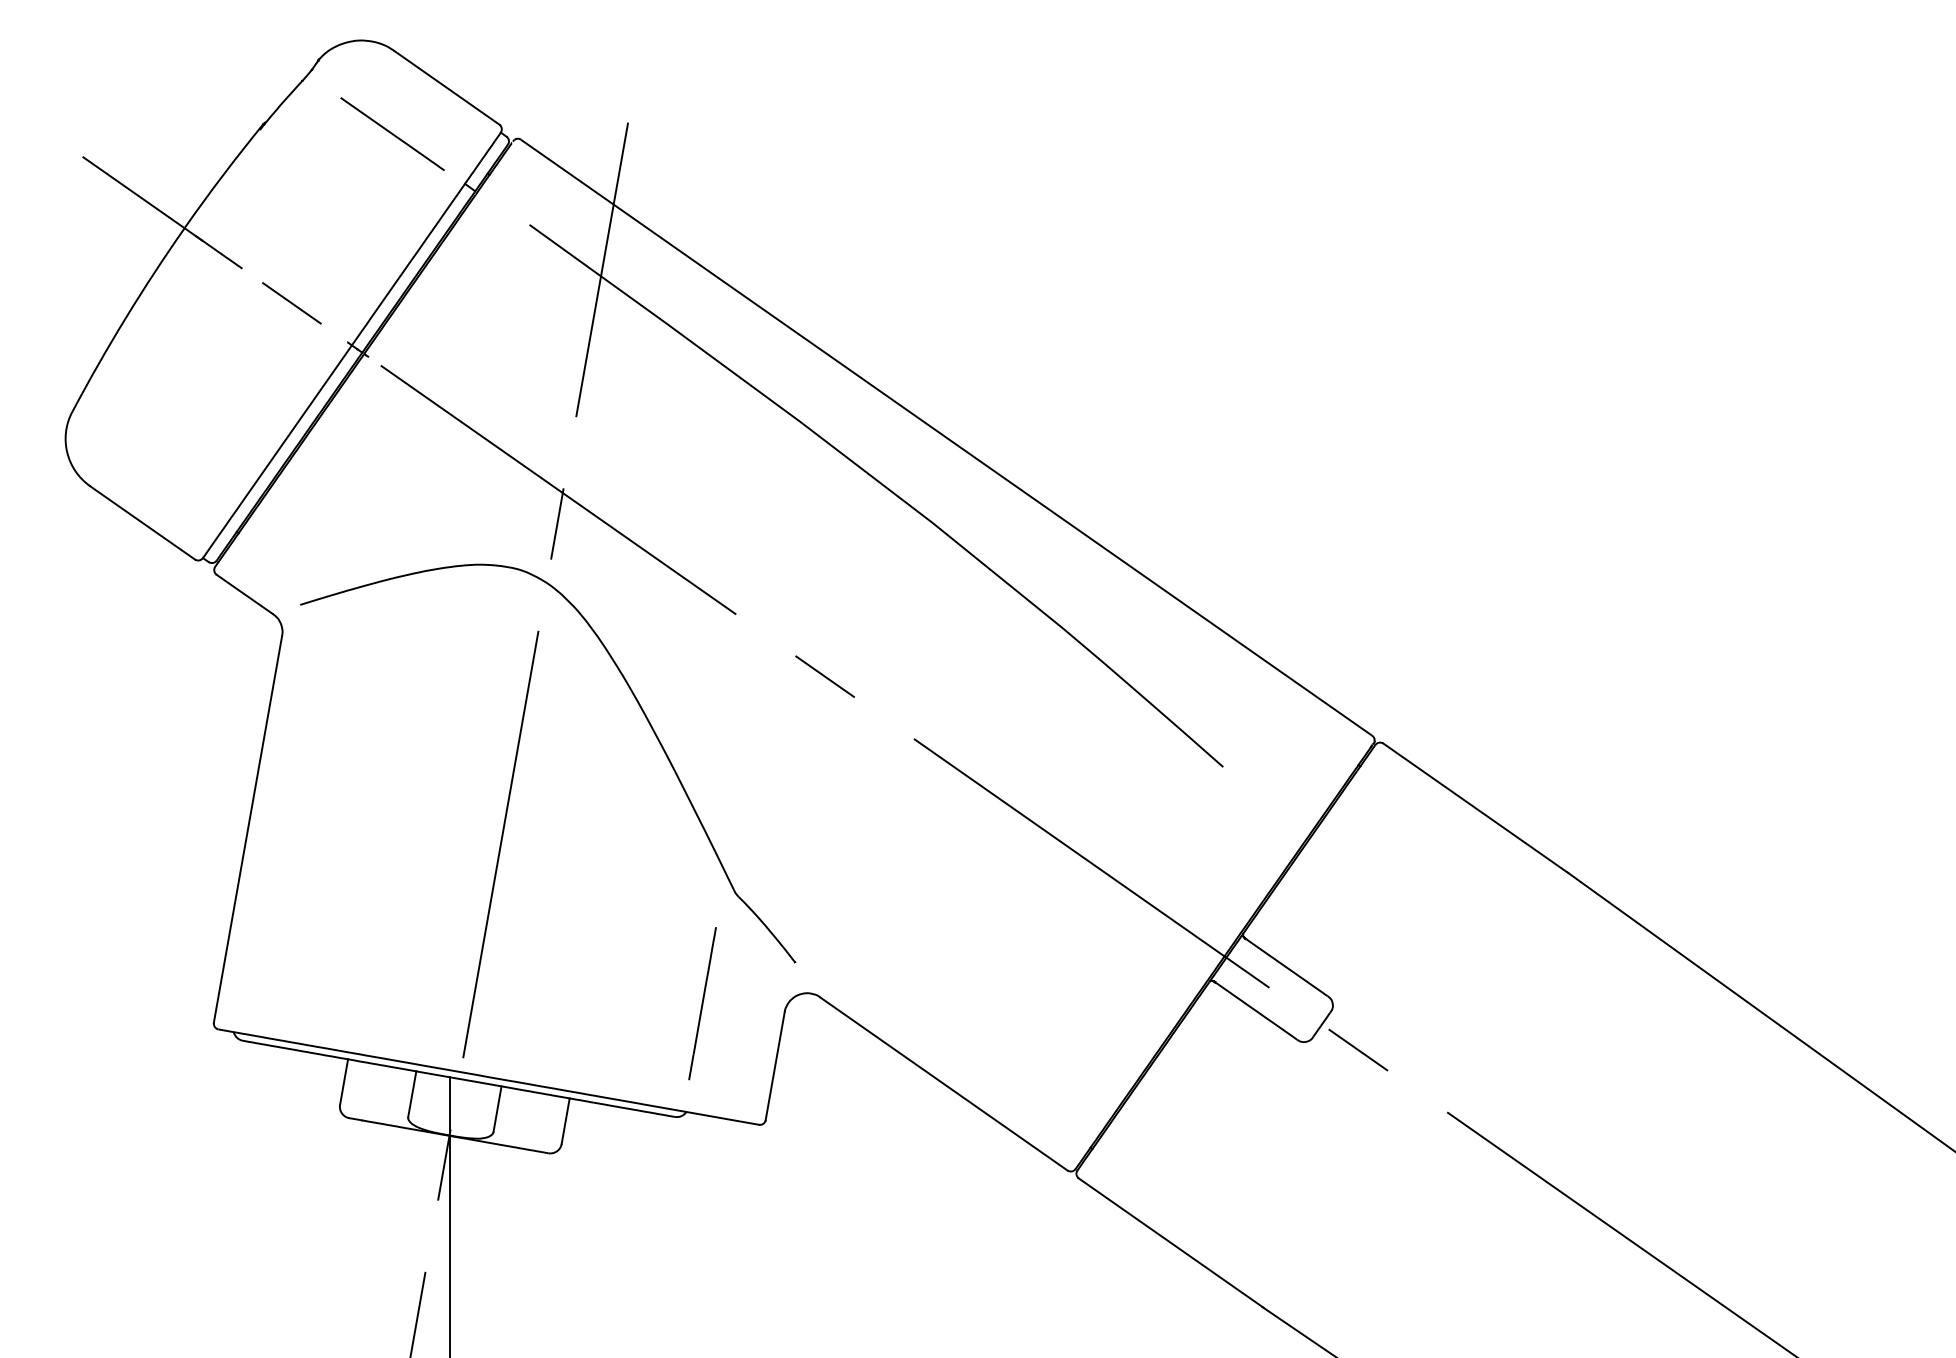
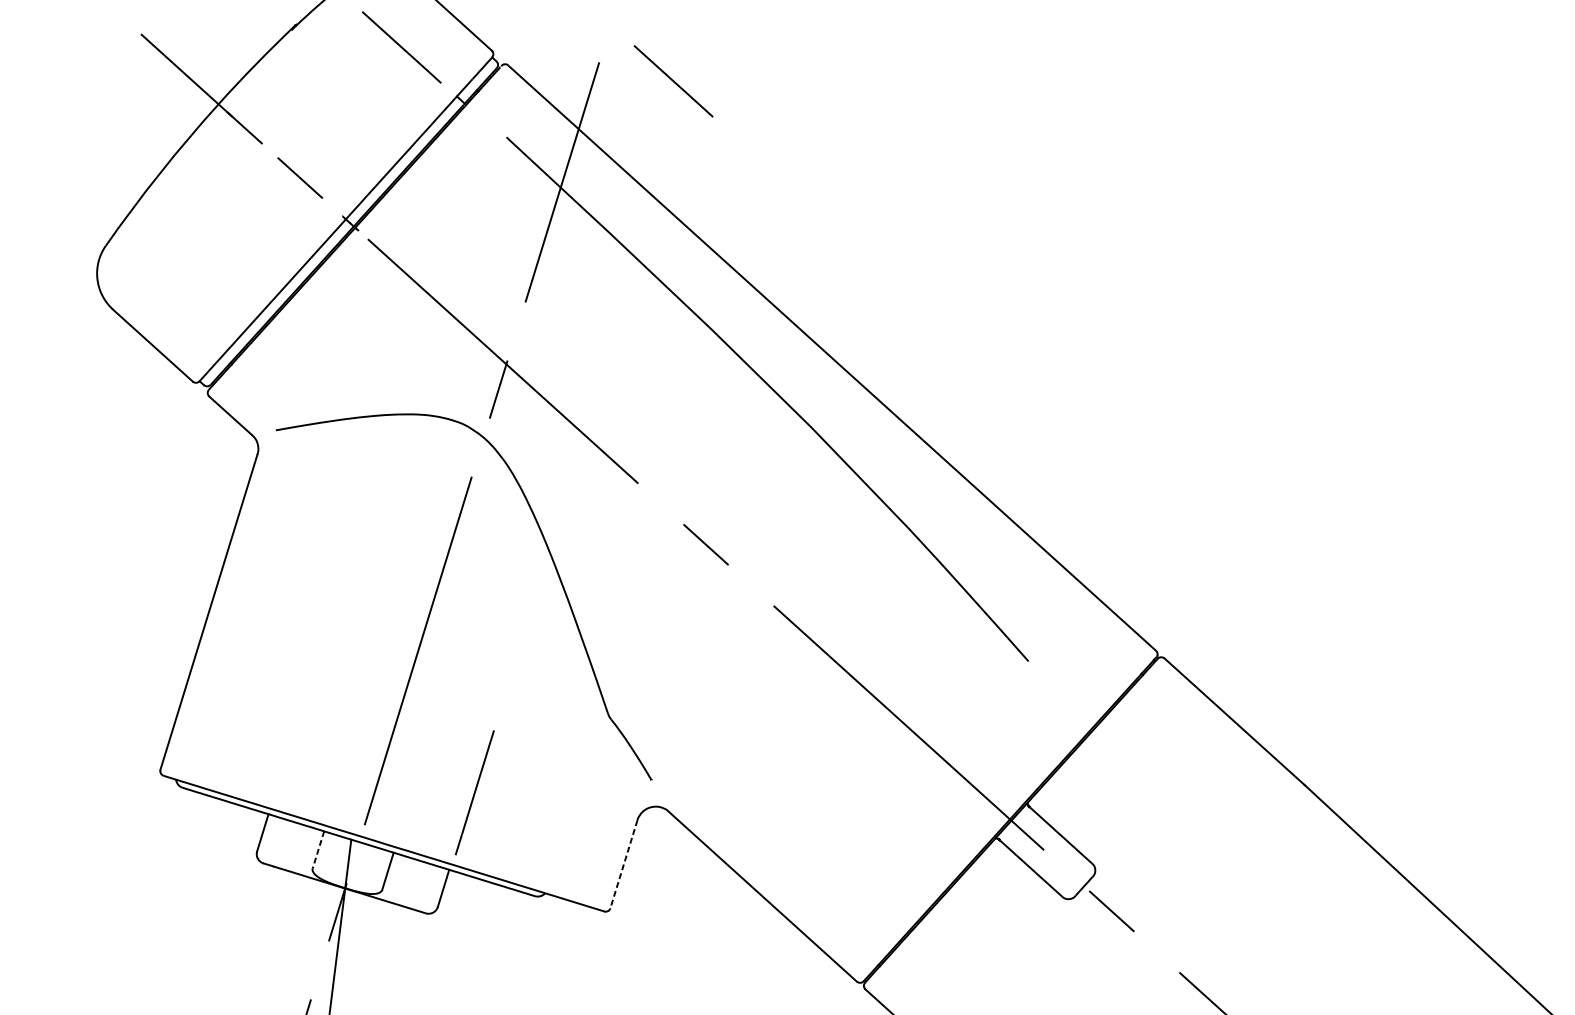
line: (718, 133) -> (673, 80), added
line: (702, 1003) -> (474, 792), moved
line: (775, 1066) -> (624, 864), solid -> dashed
line: (412, 1094) -> (318, 850), solid -> dashed

